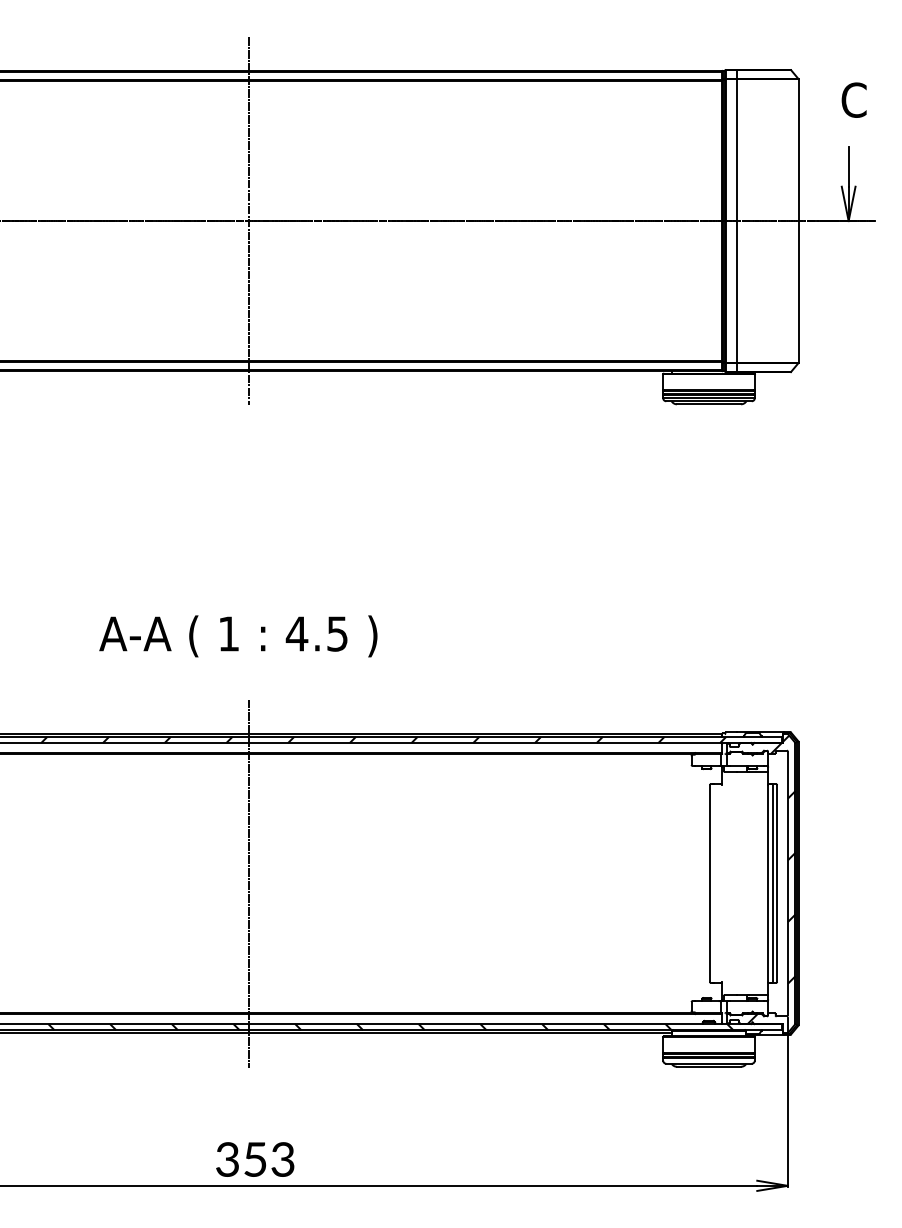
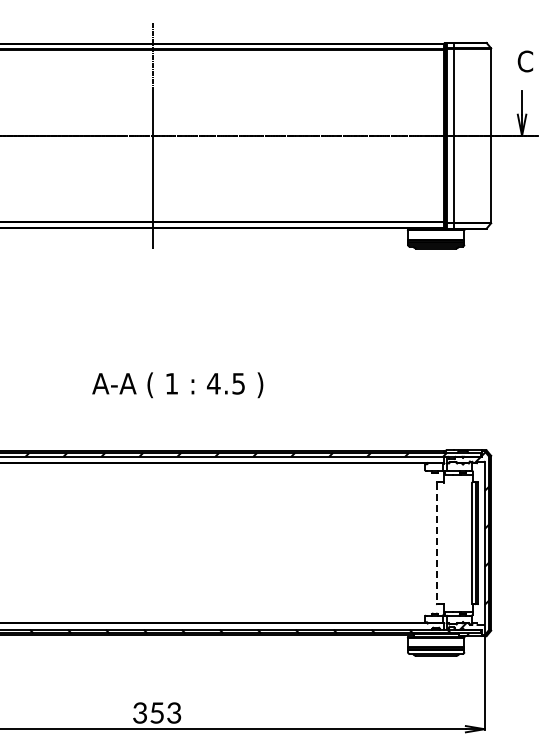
text: (238, 636) -> (177, 385), moved
line: (249, 883) -> (153, 543), removed
line: (709, 883) -> (436, 543), solid -> dashed

